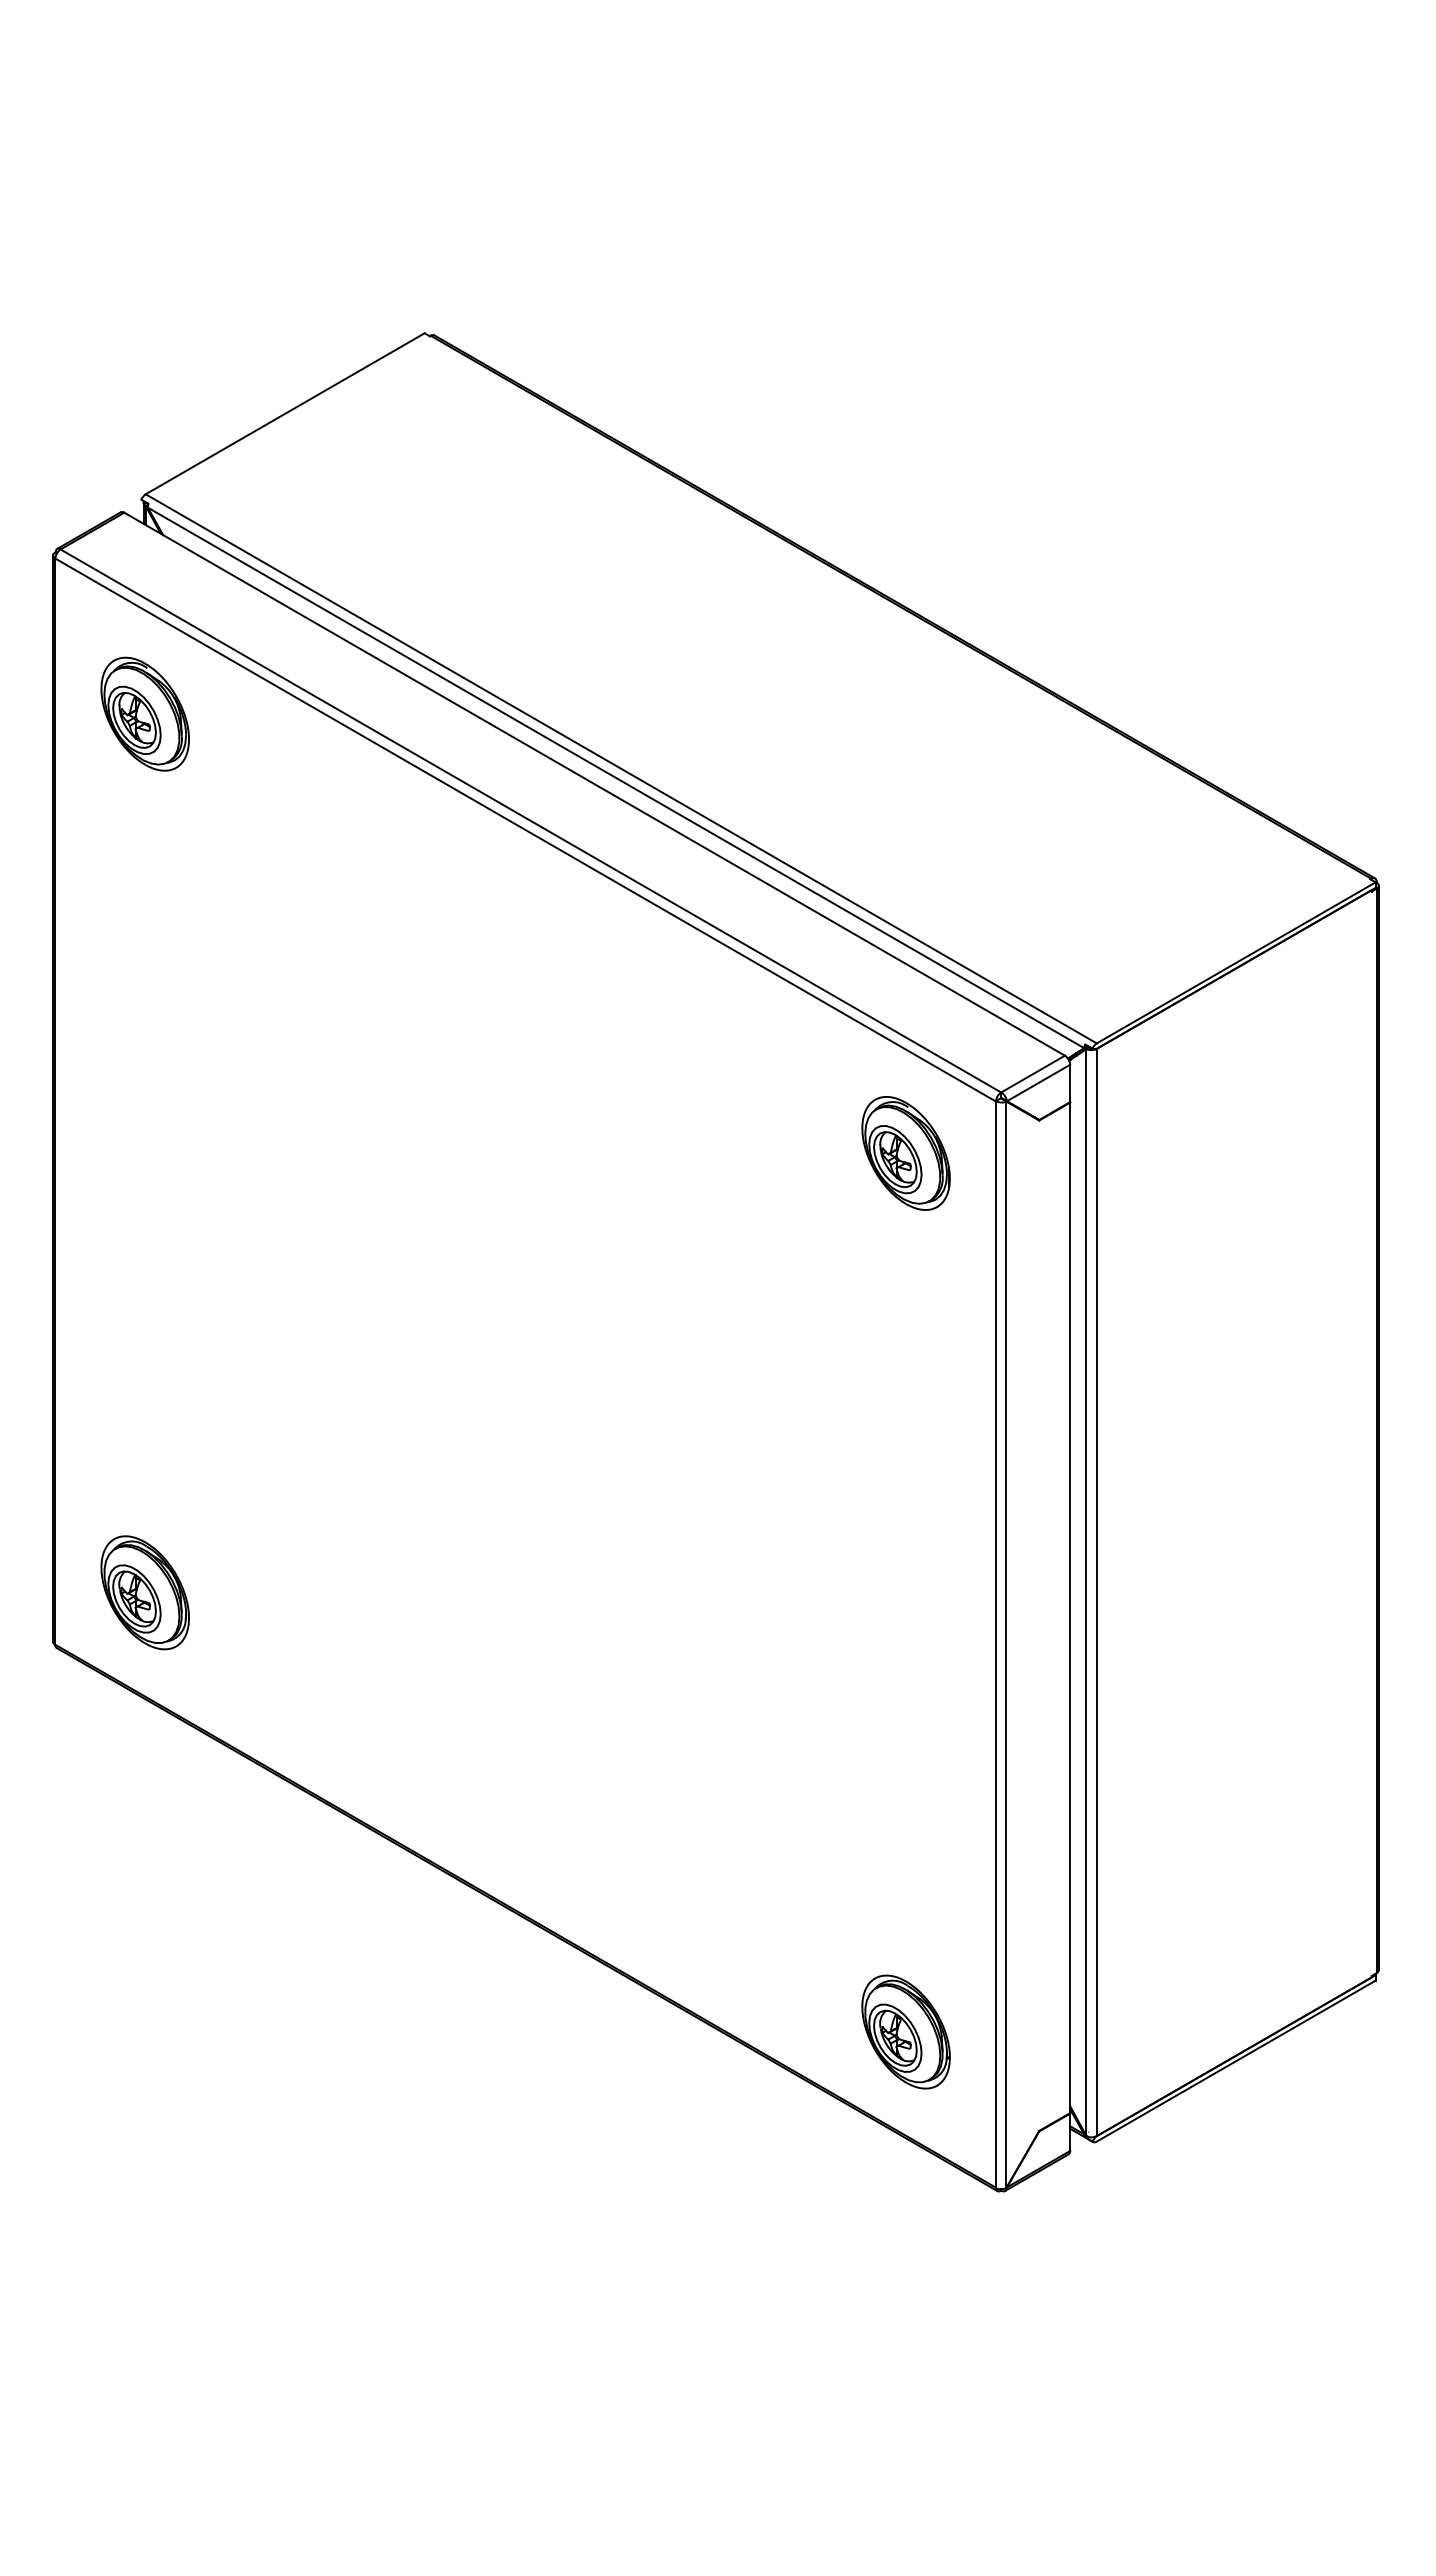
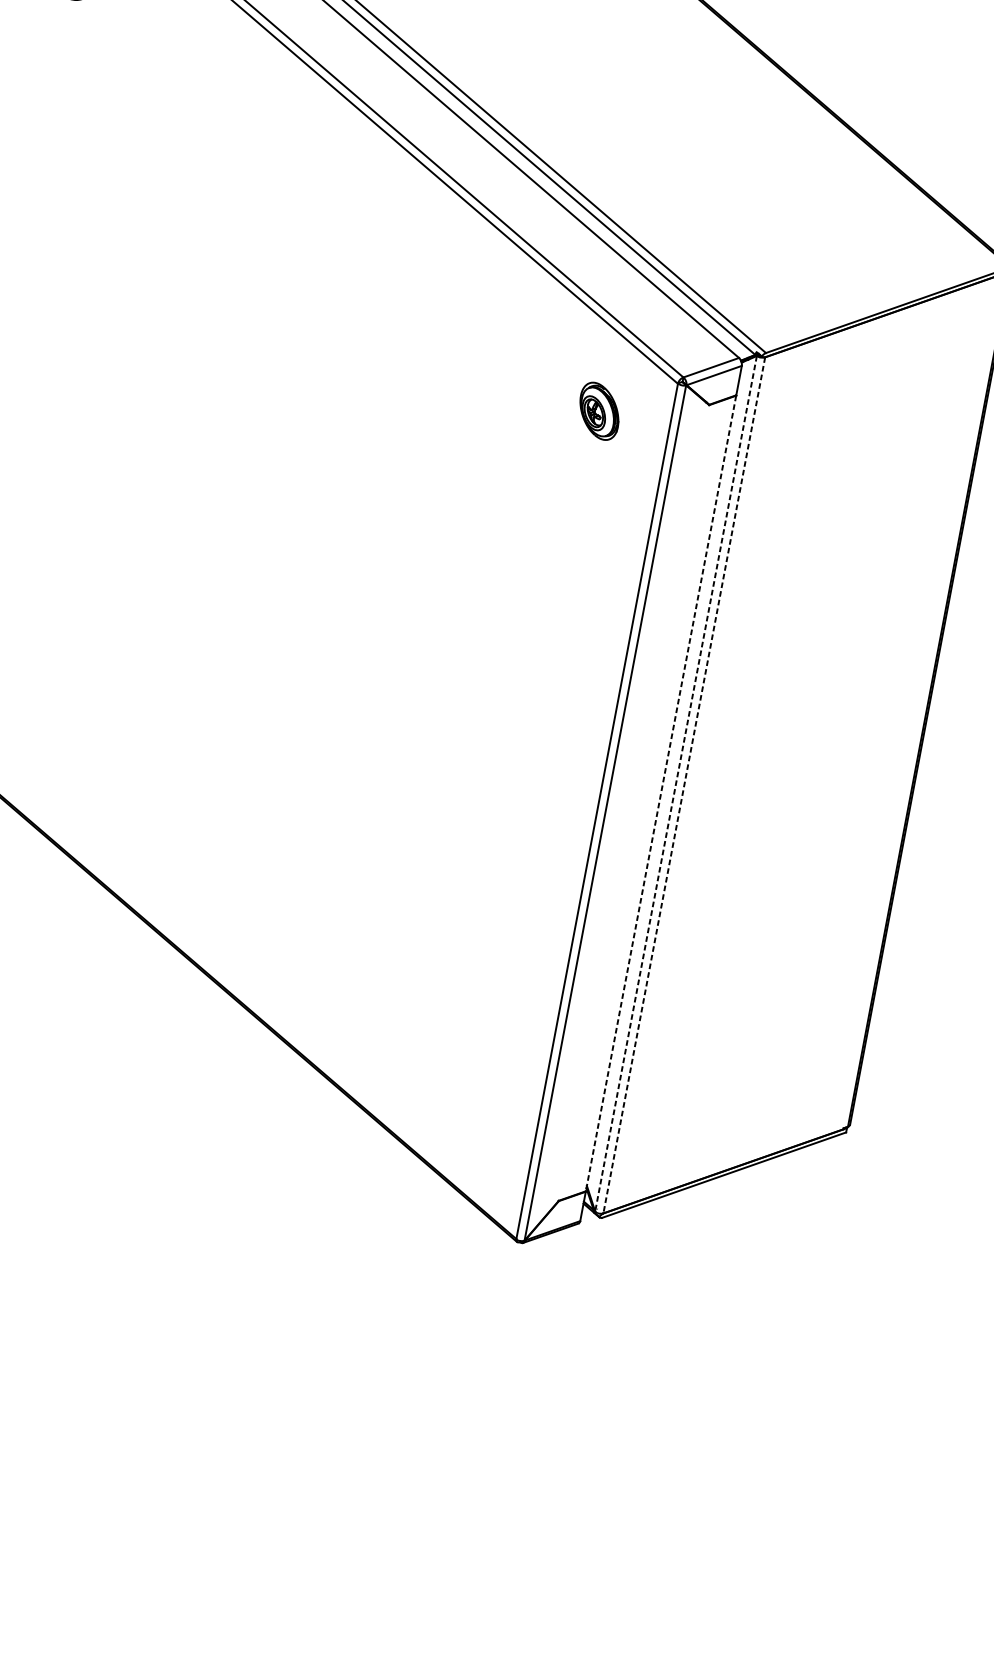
part: (905, 1153) -> (598, 411), size x0.6
line: (1096, 1592) -> (684, 785), solid -> dashed
line: (1086, 1593) -> (676, 784), solid -> dashed
line: (1070, 1608) -> (661, 794), solid -> dashed
part: (905, 2031) -> (468, 1102), removed

